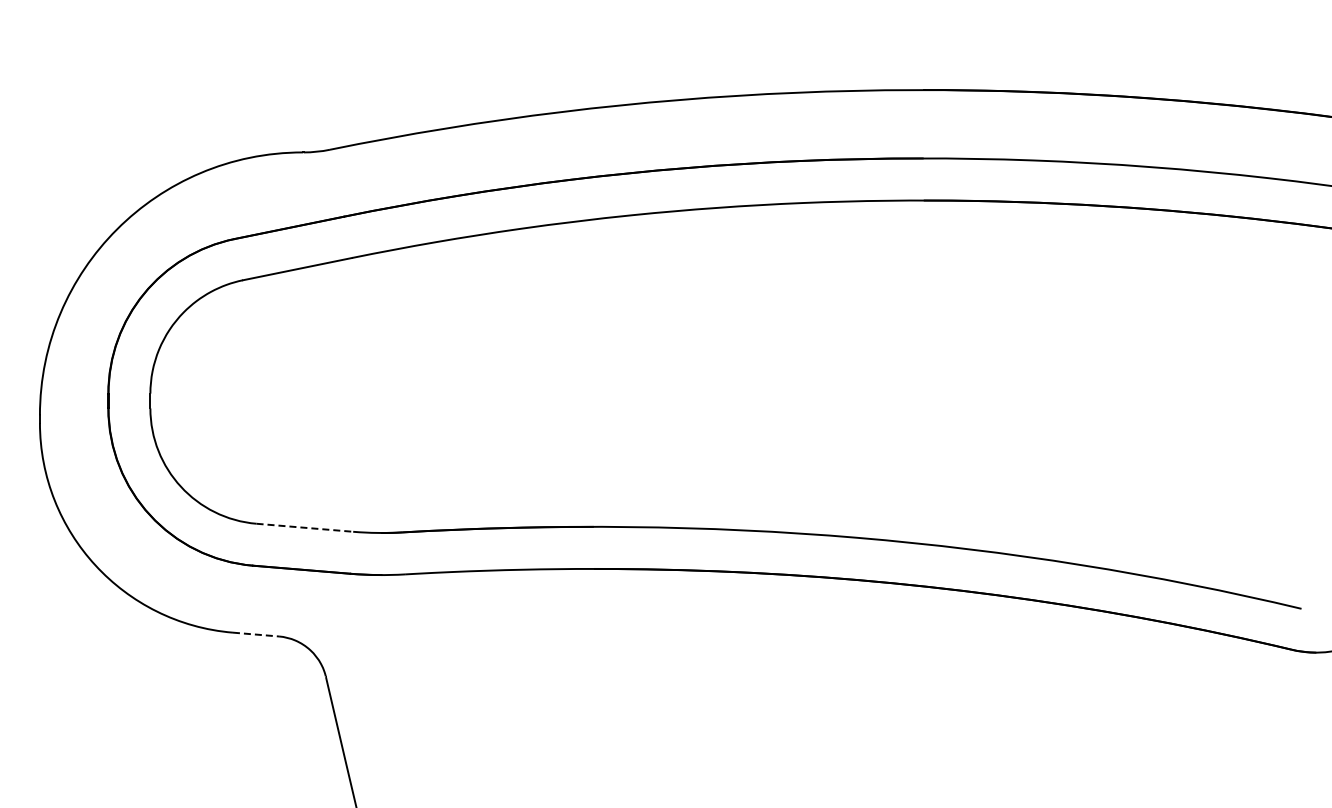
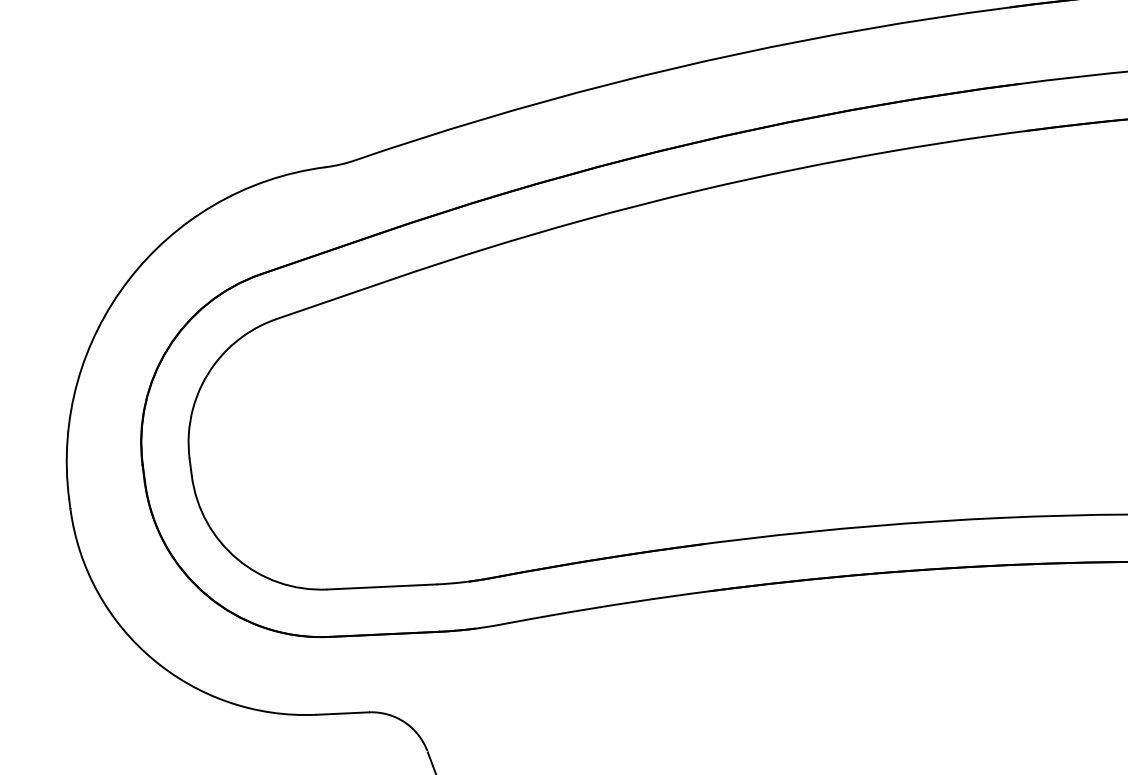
line: (305, 527) -> (382, 586), dashed -> solid
line: (256, 634) -> (343, 713), dashed -> solid

